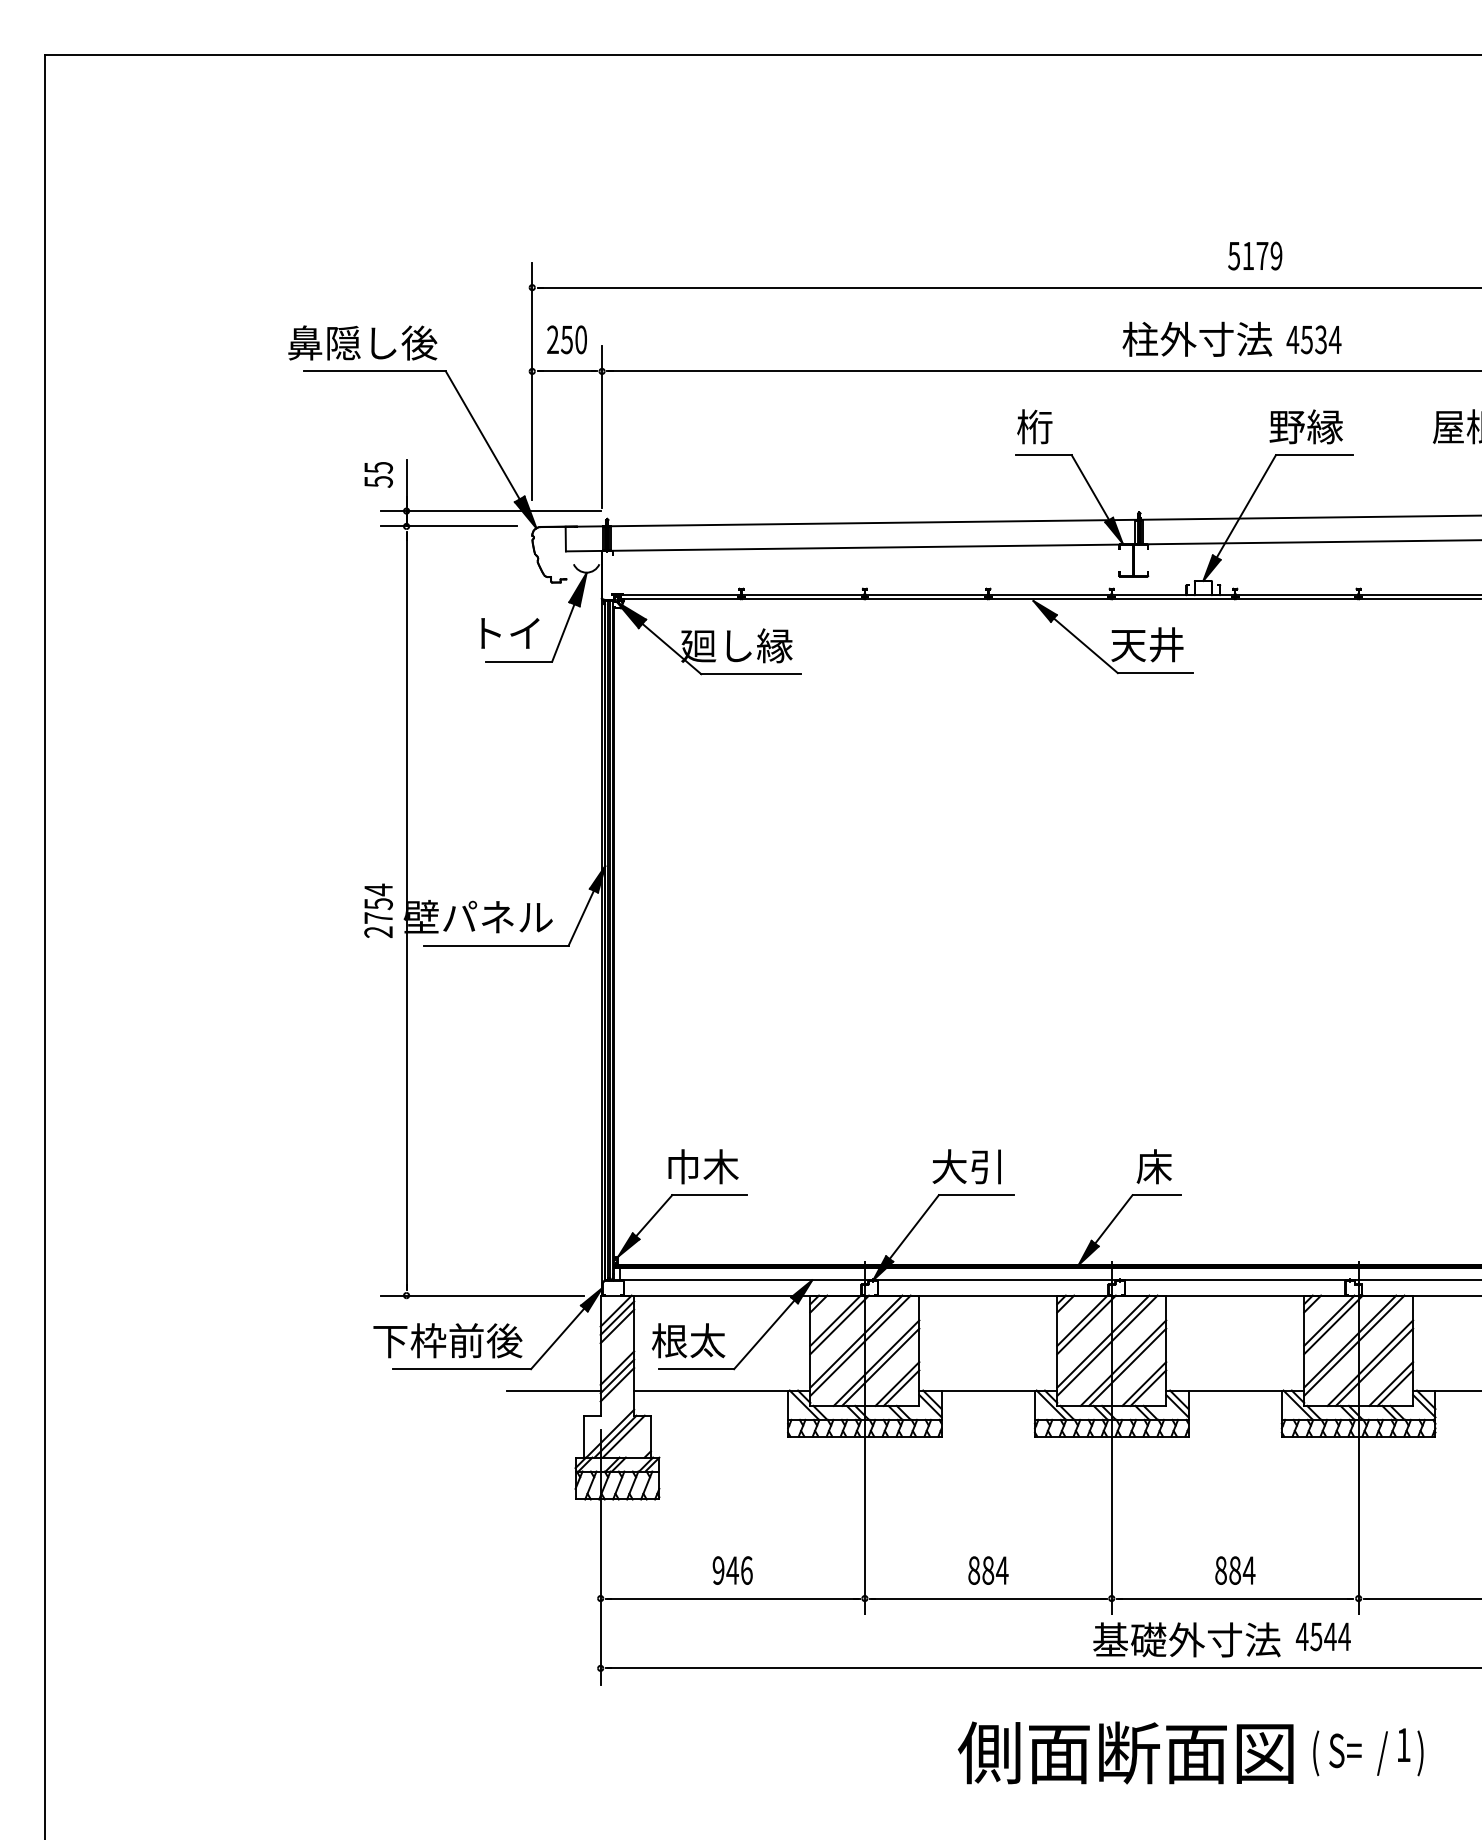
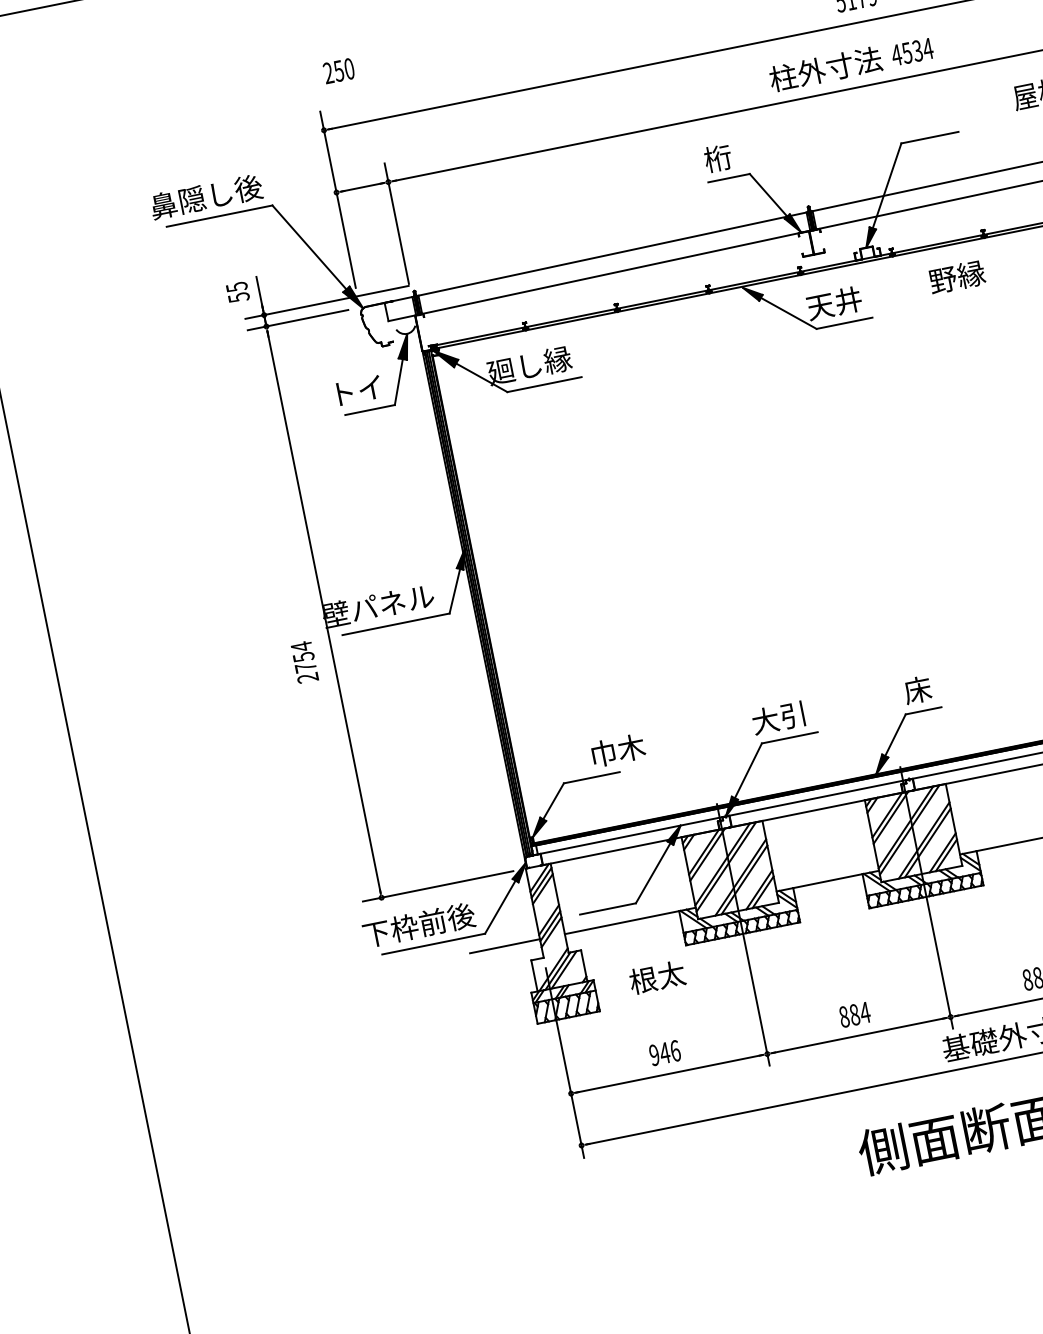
text: (566, 339) -> (338, 70), moved
text: (1305, 426) -> (956, 277), moved
text: (378, 910) -> (304, 661), moved
text: (703, 1166) -> (618, 750), moved
text: (688, 1340) -> (657, 977), moved

